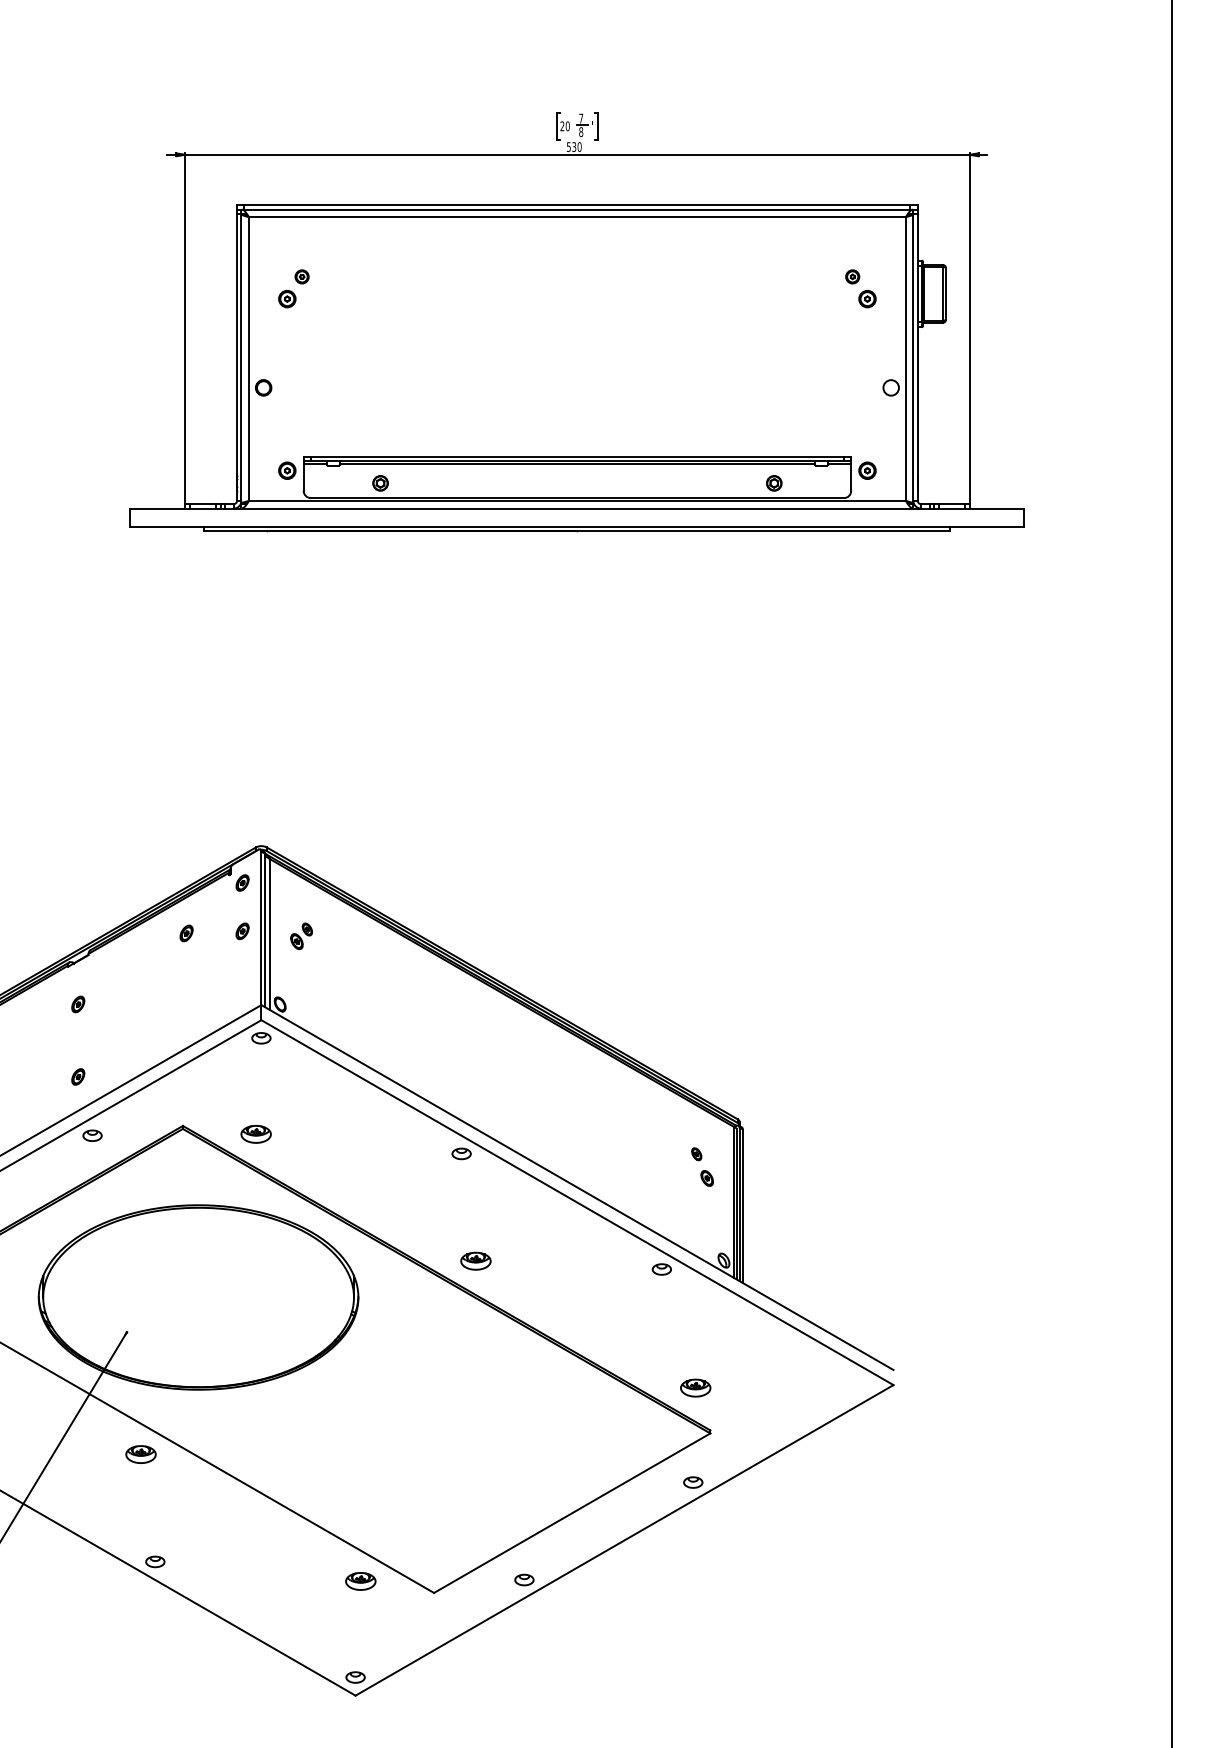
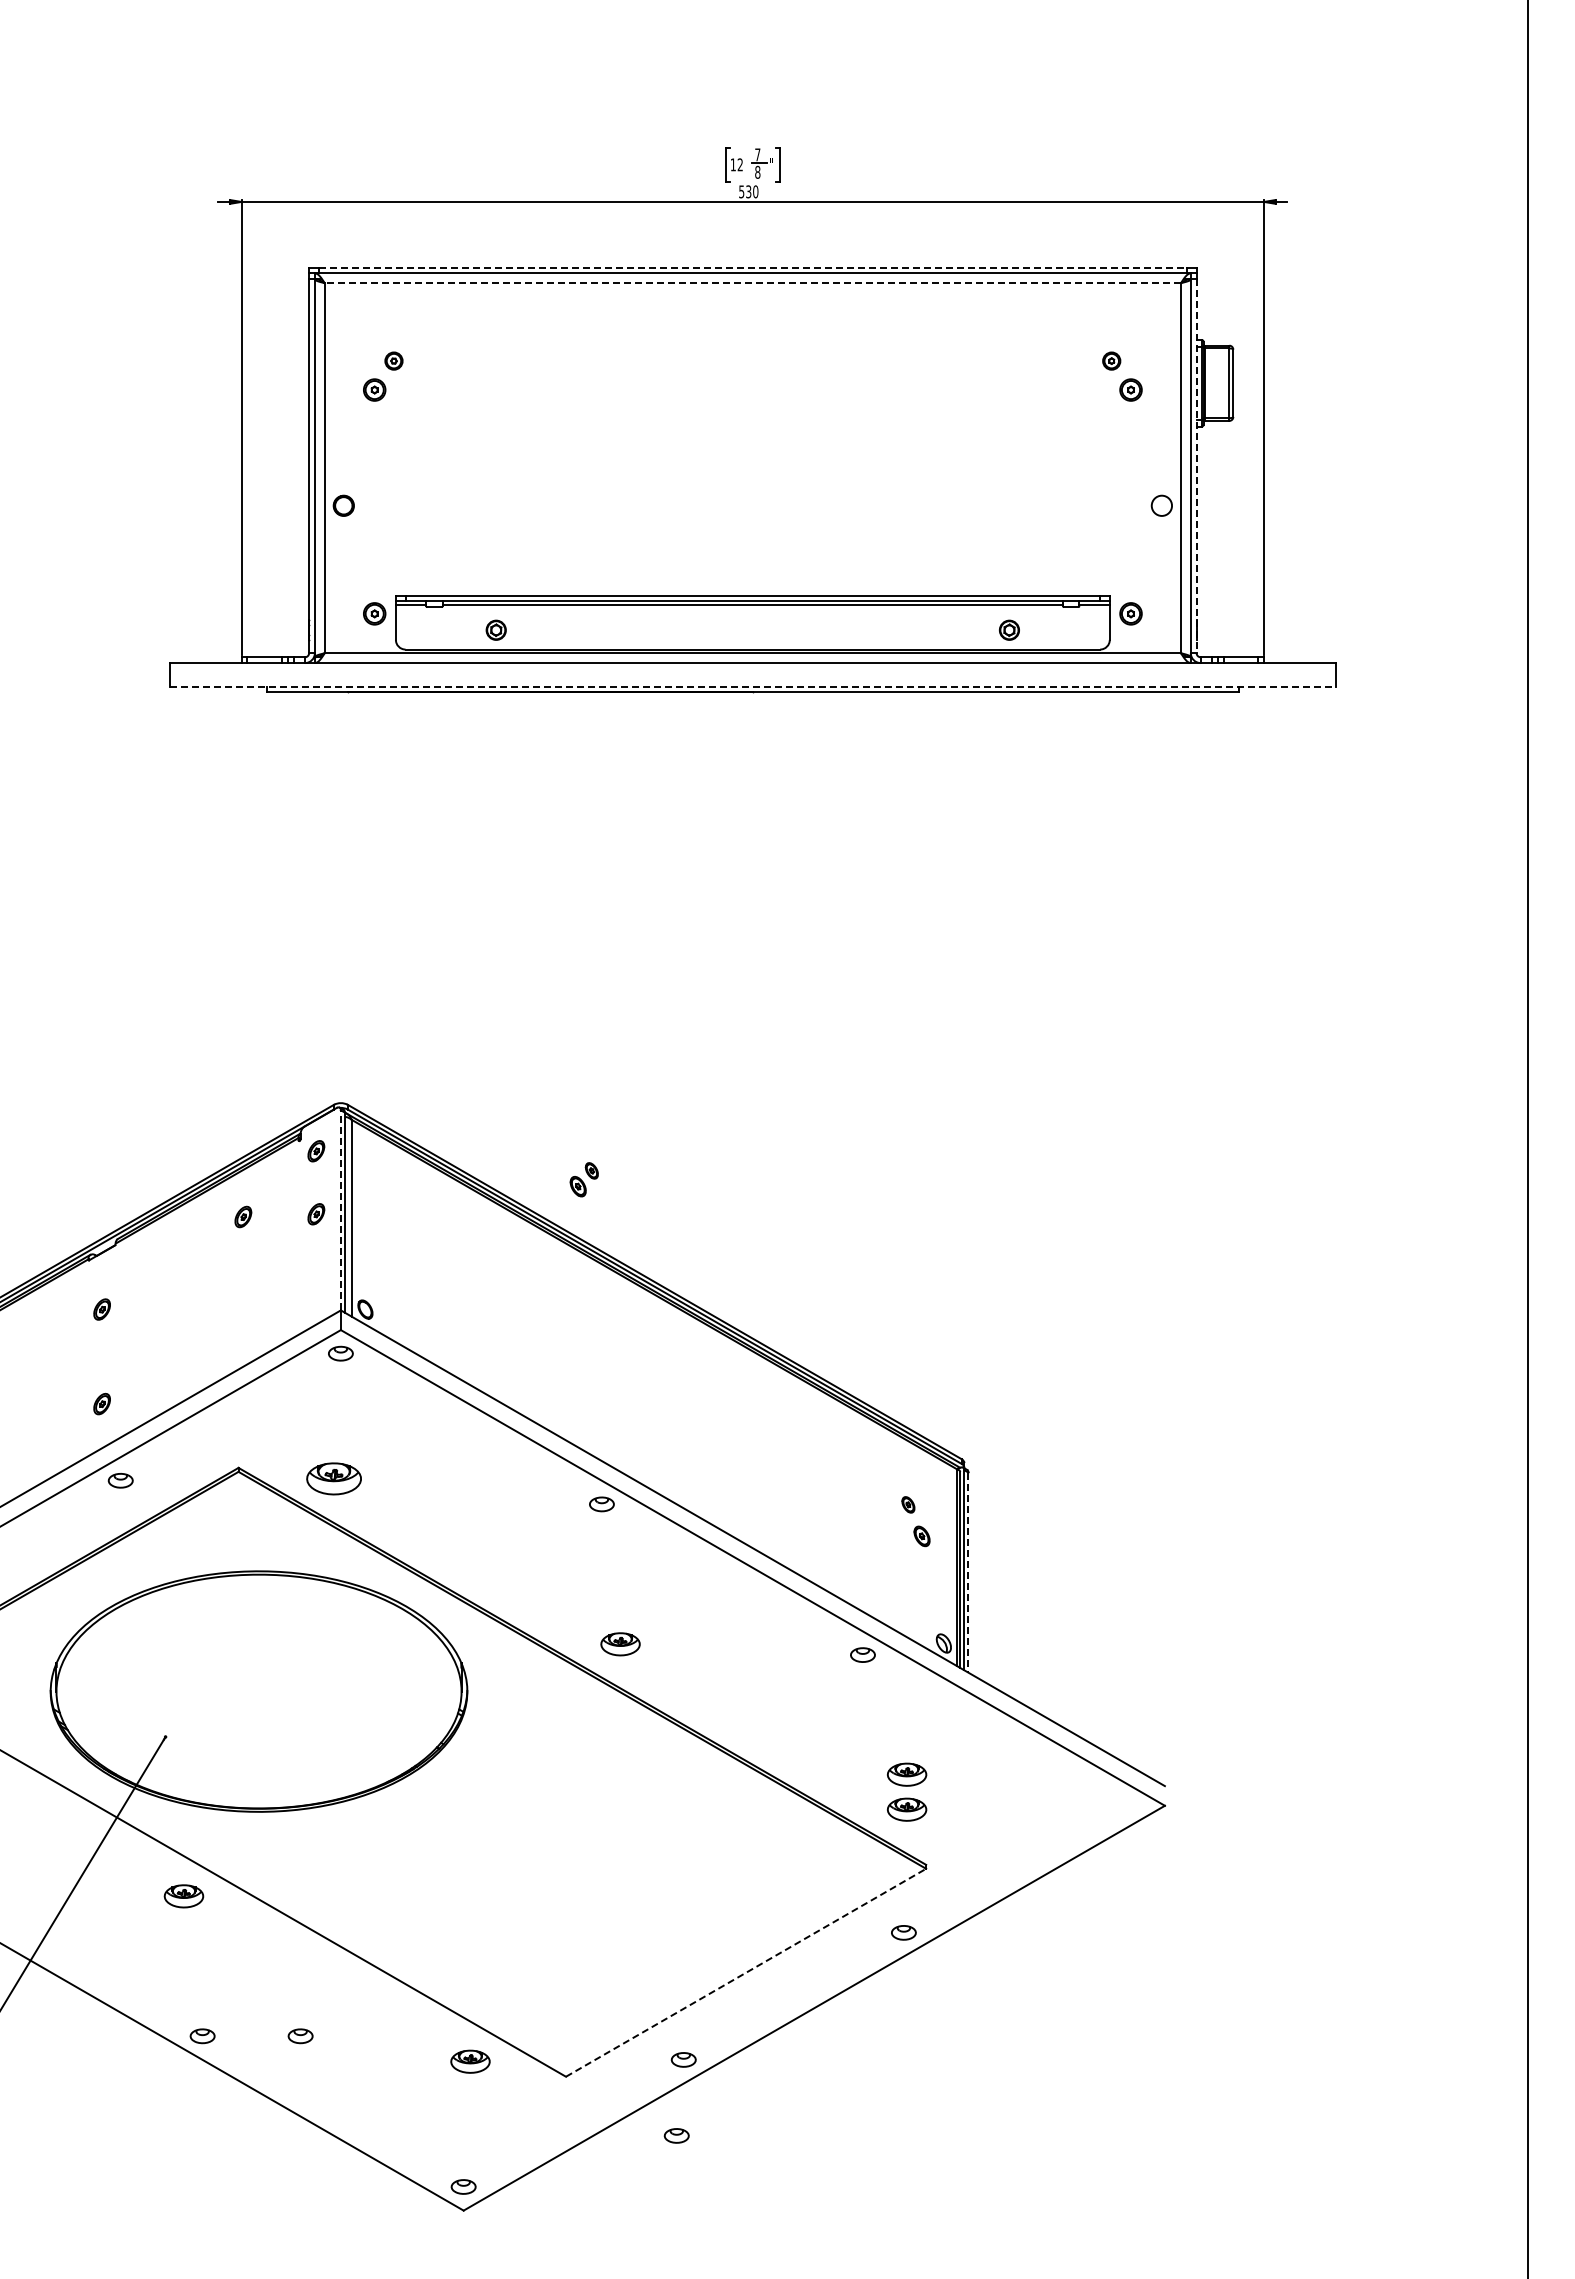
text: (564, 126) -> (736, 164), 20 -> 12
line: (577, 205) -> (753, 267), solid -> dashed
line: (577, 217) -> (752, 283), solid -> dashed
line: (917, 357) -> (1196, 466), solid -> dashed
line: (577, 527) -> (752, 687), solid -> dashed
line: (261, 927) -> (340, 1209), solid -> dashed
part: (300, 936) -> (583, 1179), moved
part: (255, 1134) -> (333, 1478), size x1.4
line: (742, 1206) -> (968, 1573), solid -> dashed
part: (696, 1361) -> (907, 1774), added
line: (572, 1512) -> (746, 1972), solid -> dashed
part: (230, 1562) -> (300, 2036), added
part: (518, 1638) -> (676, 2135), added

